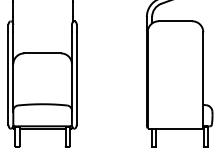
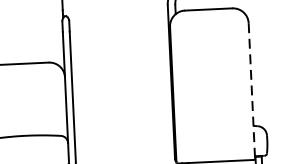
line: (203, 80) -> (252, 91), solid -> dashed

